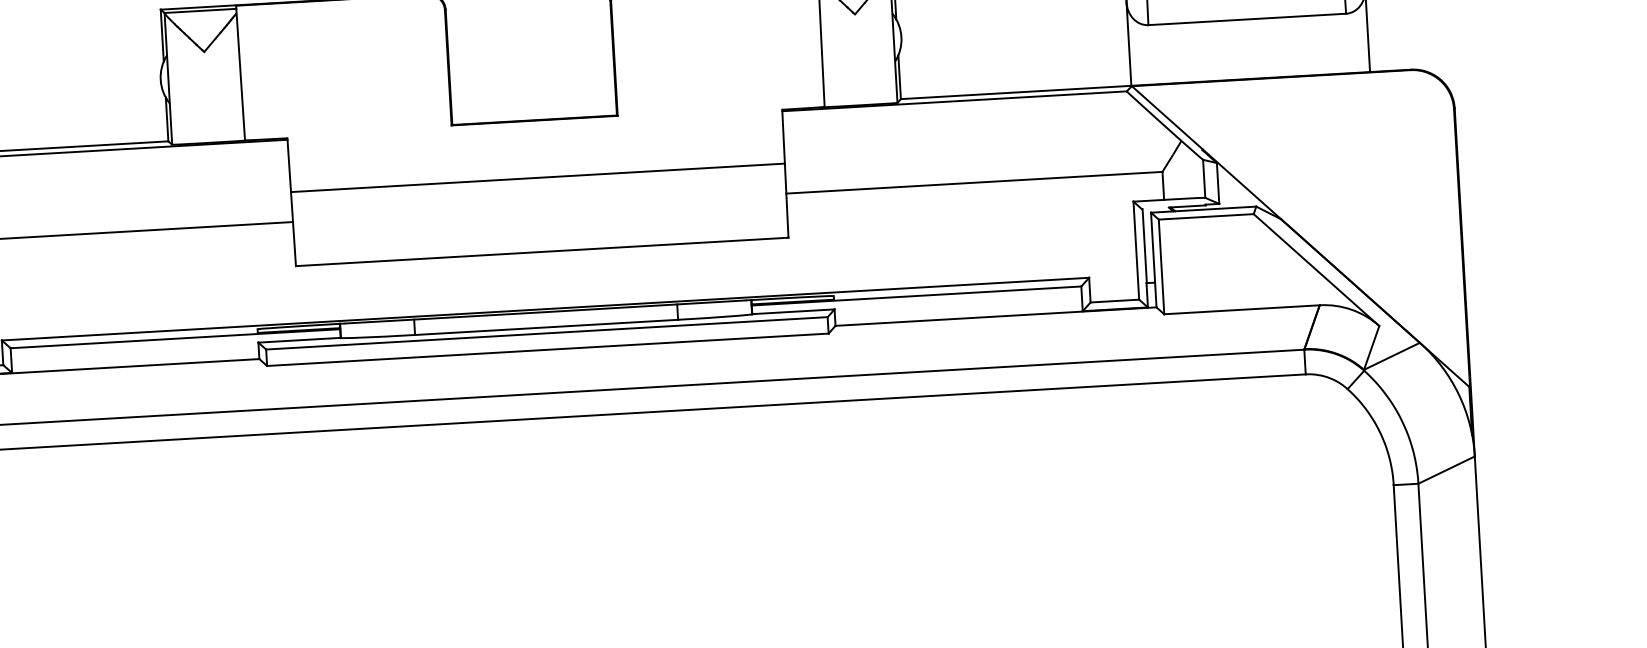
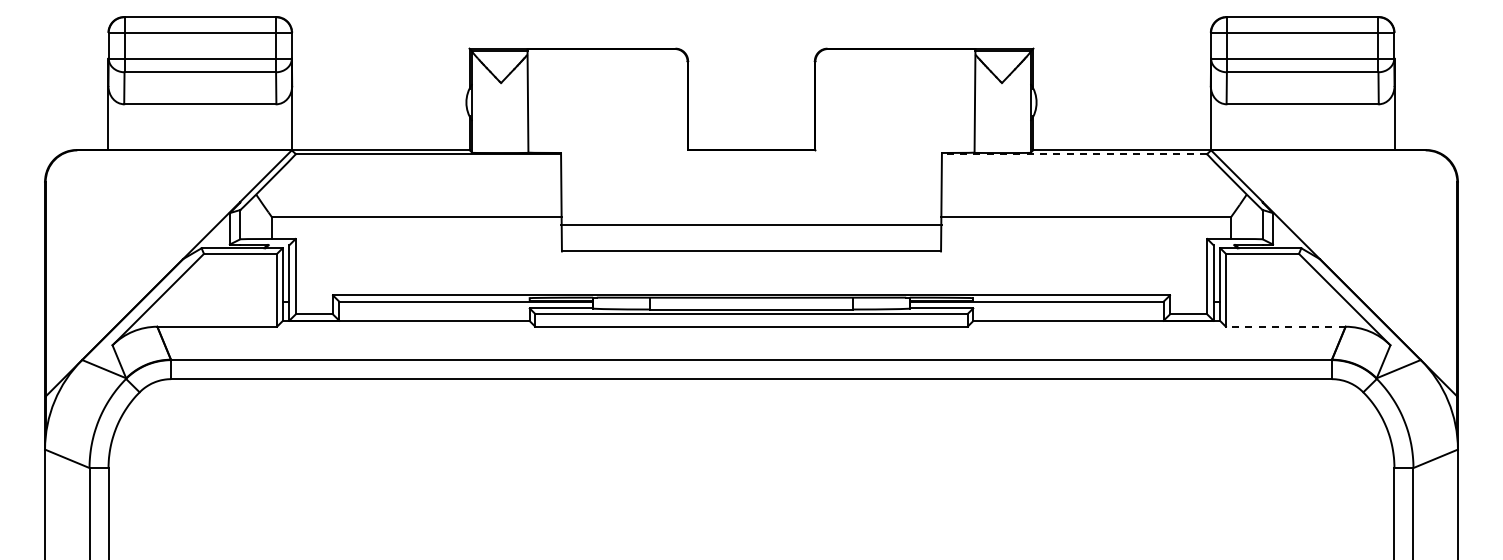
line: (954, 101) -> (1074, 154), solid -> dashed
line: (537, 177) -> (751, 225), moved
line: (1241, 309) -> (1285, 326), solid -> dashed

